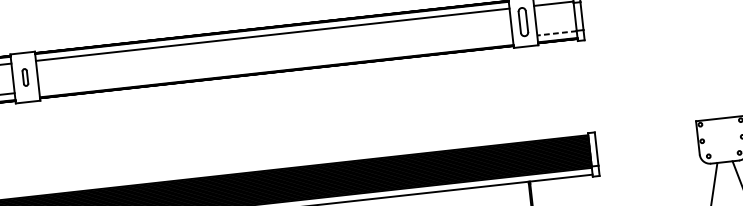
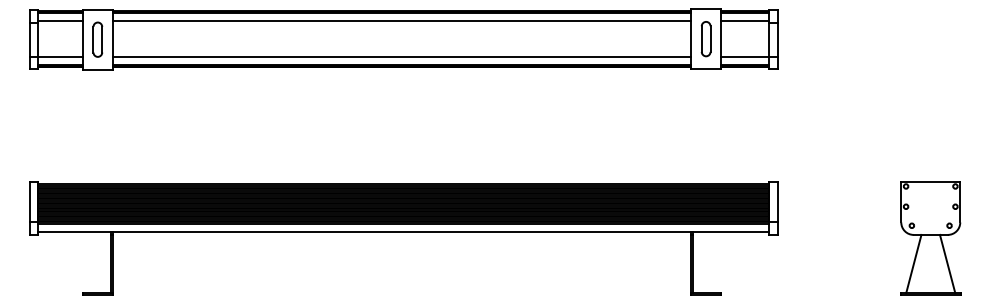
line: (556, 33) -> (744, 57), dashed -> solid
line: (275, 64) -> (401, 57), added
part: (25, 77) -> (97, 39), size x1.67

